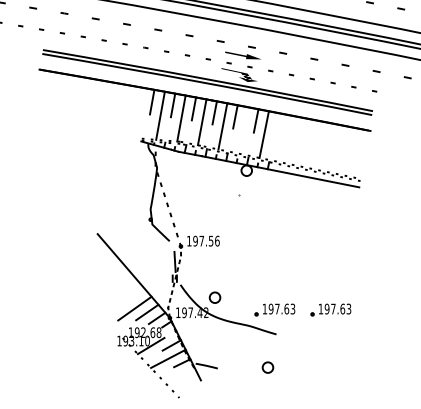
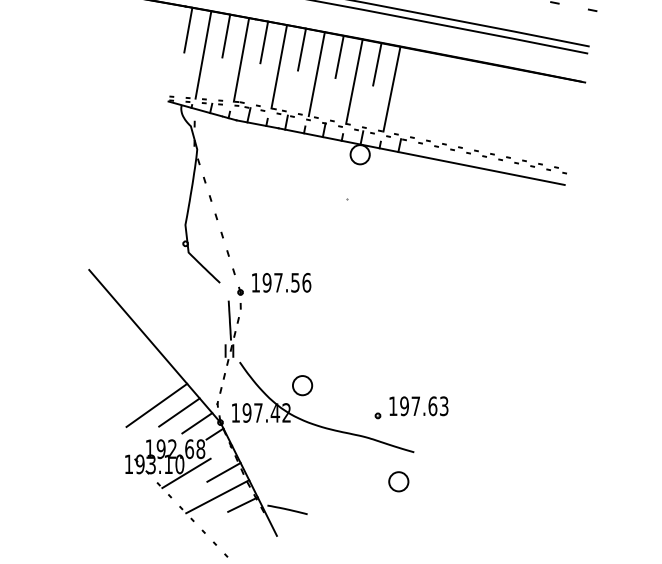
line: (243, 130) -> (354, 81), added
part: (330, 309) -> (512, 407), removed
part: (267, 367) -> (397, 481), moved

